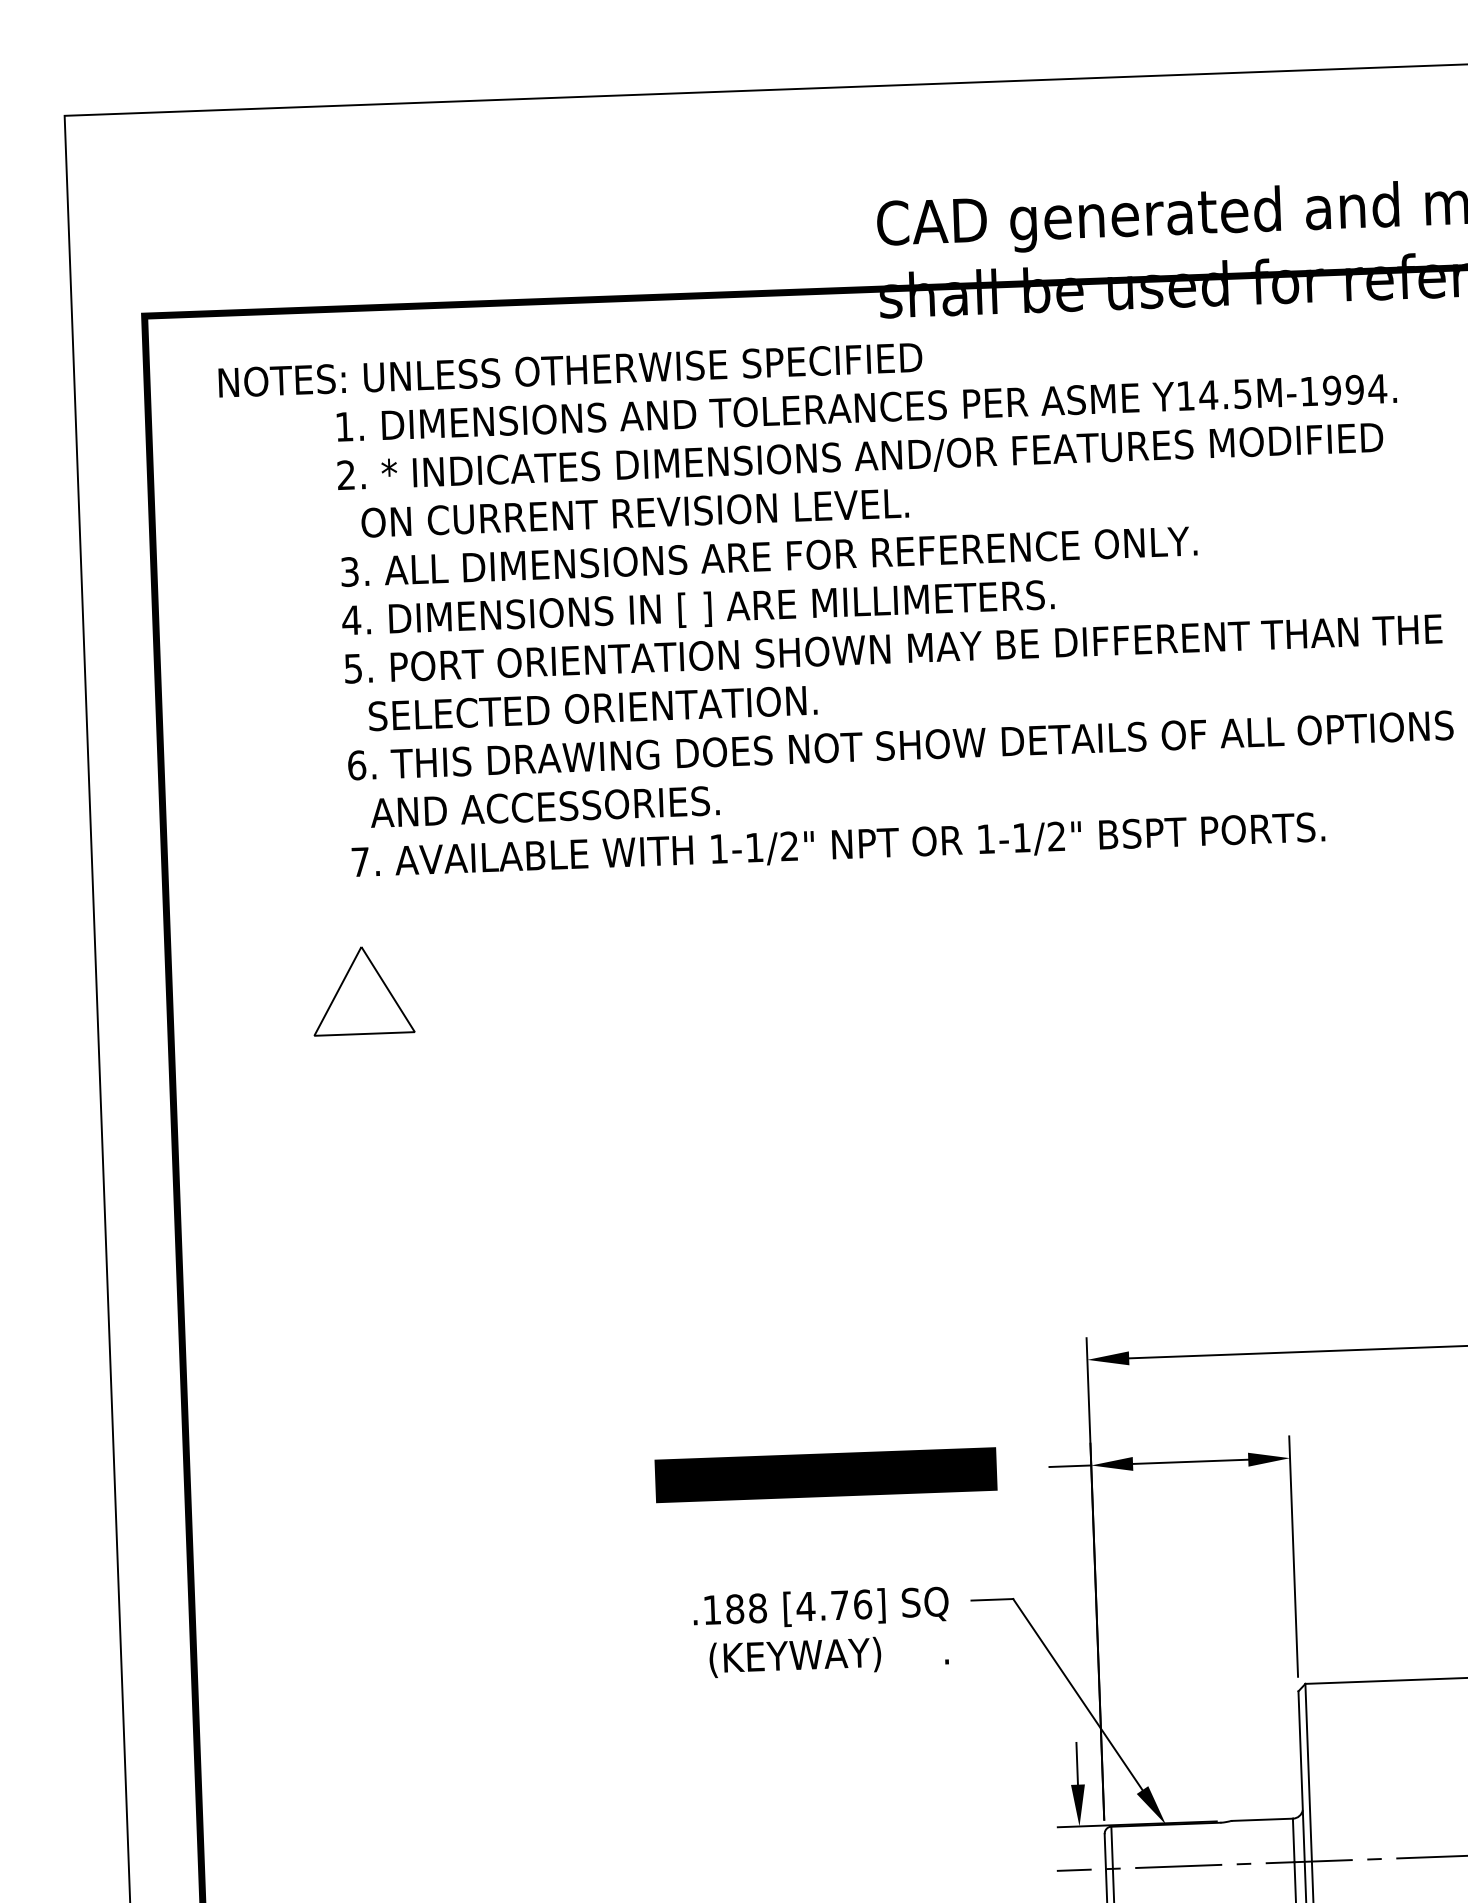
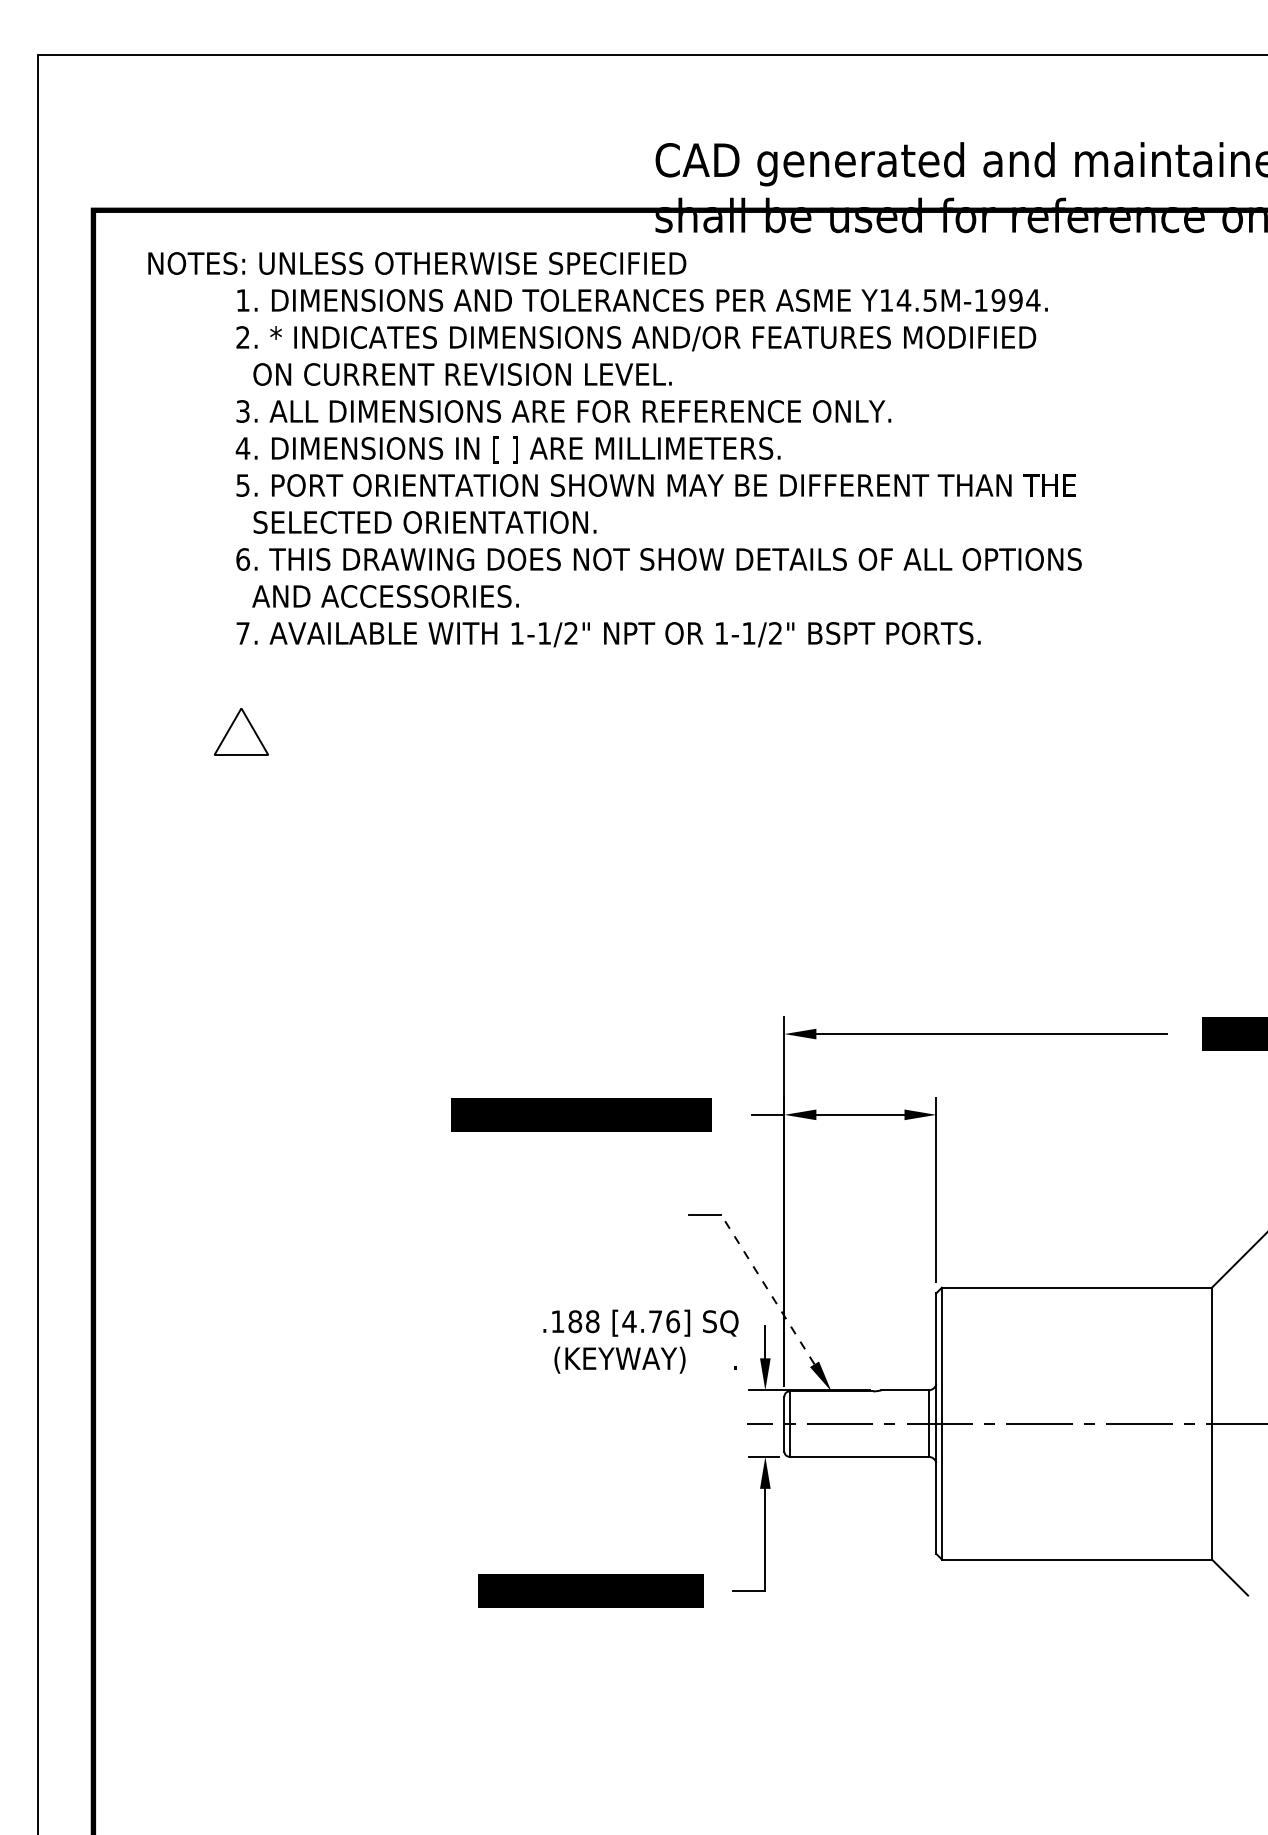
part: (363, 990) -> (241, 731), size x0.7
text: (821, 1631) -> (640, 1341), moved
line: (1077, 1694) -> (767, 1289), solid -> dashed

